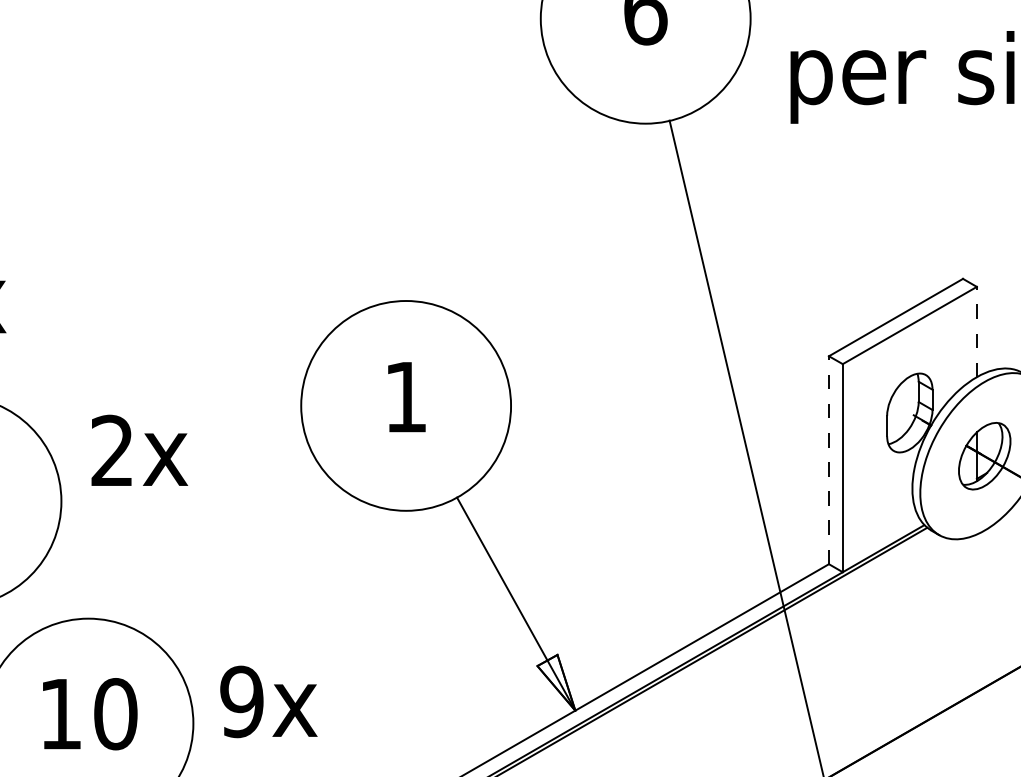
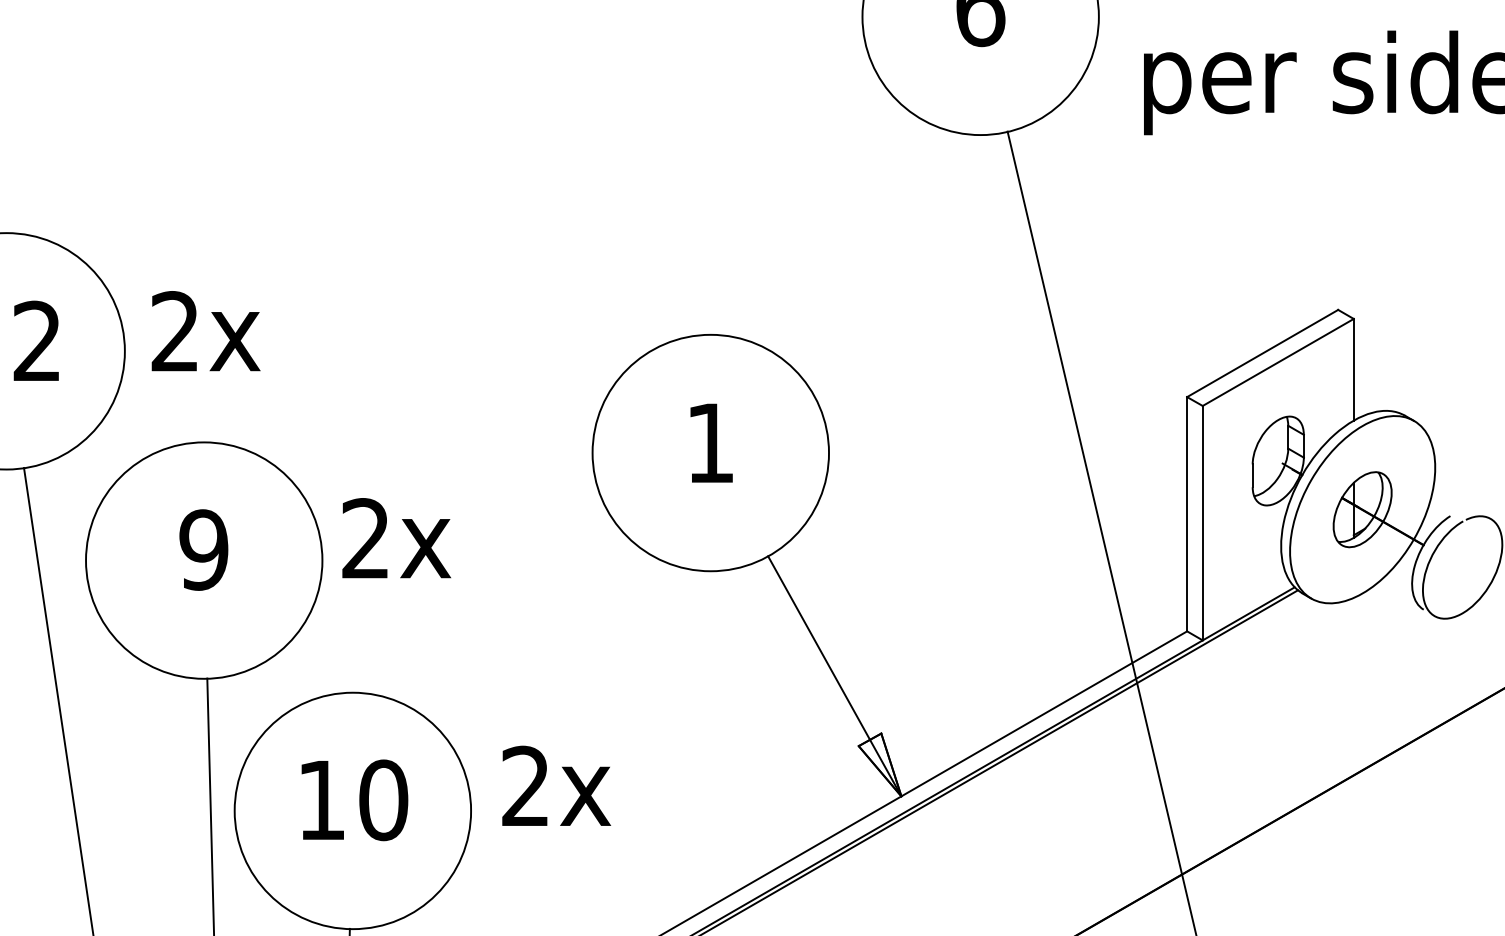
line: (976, 331) -> (1353, 369), dashed -> solid
text: (139, 450) -> (396, 538), moved
line: (829, 459) -> (1187, 513), dashed -> solid
text: (241, 701) -> (525, 786), 9x -> 2x

